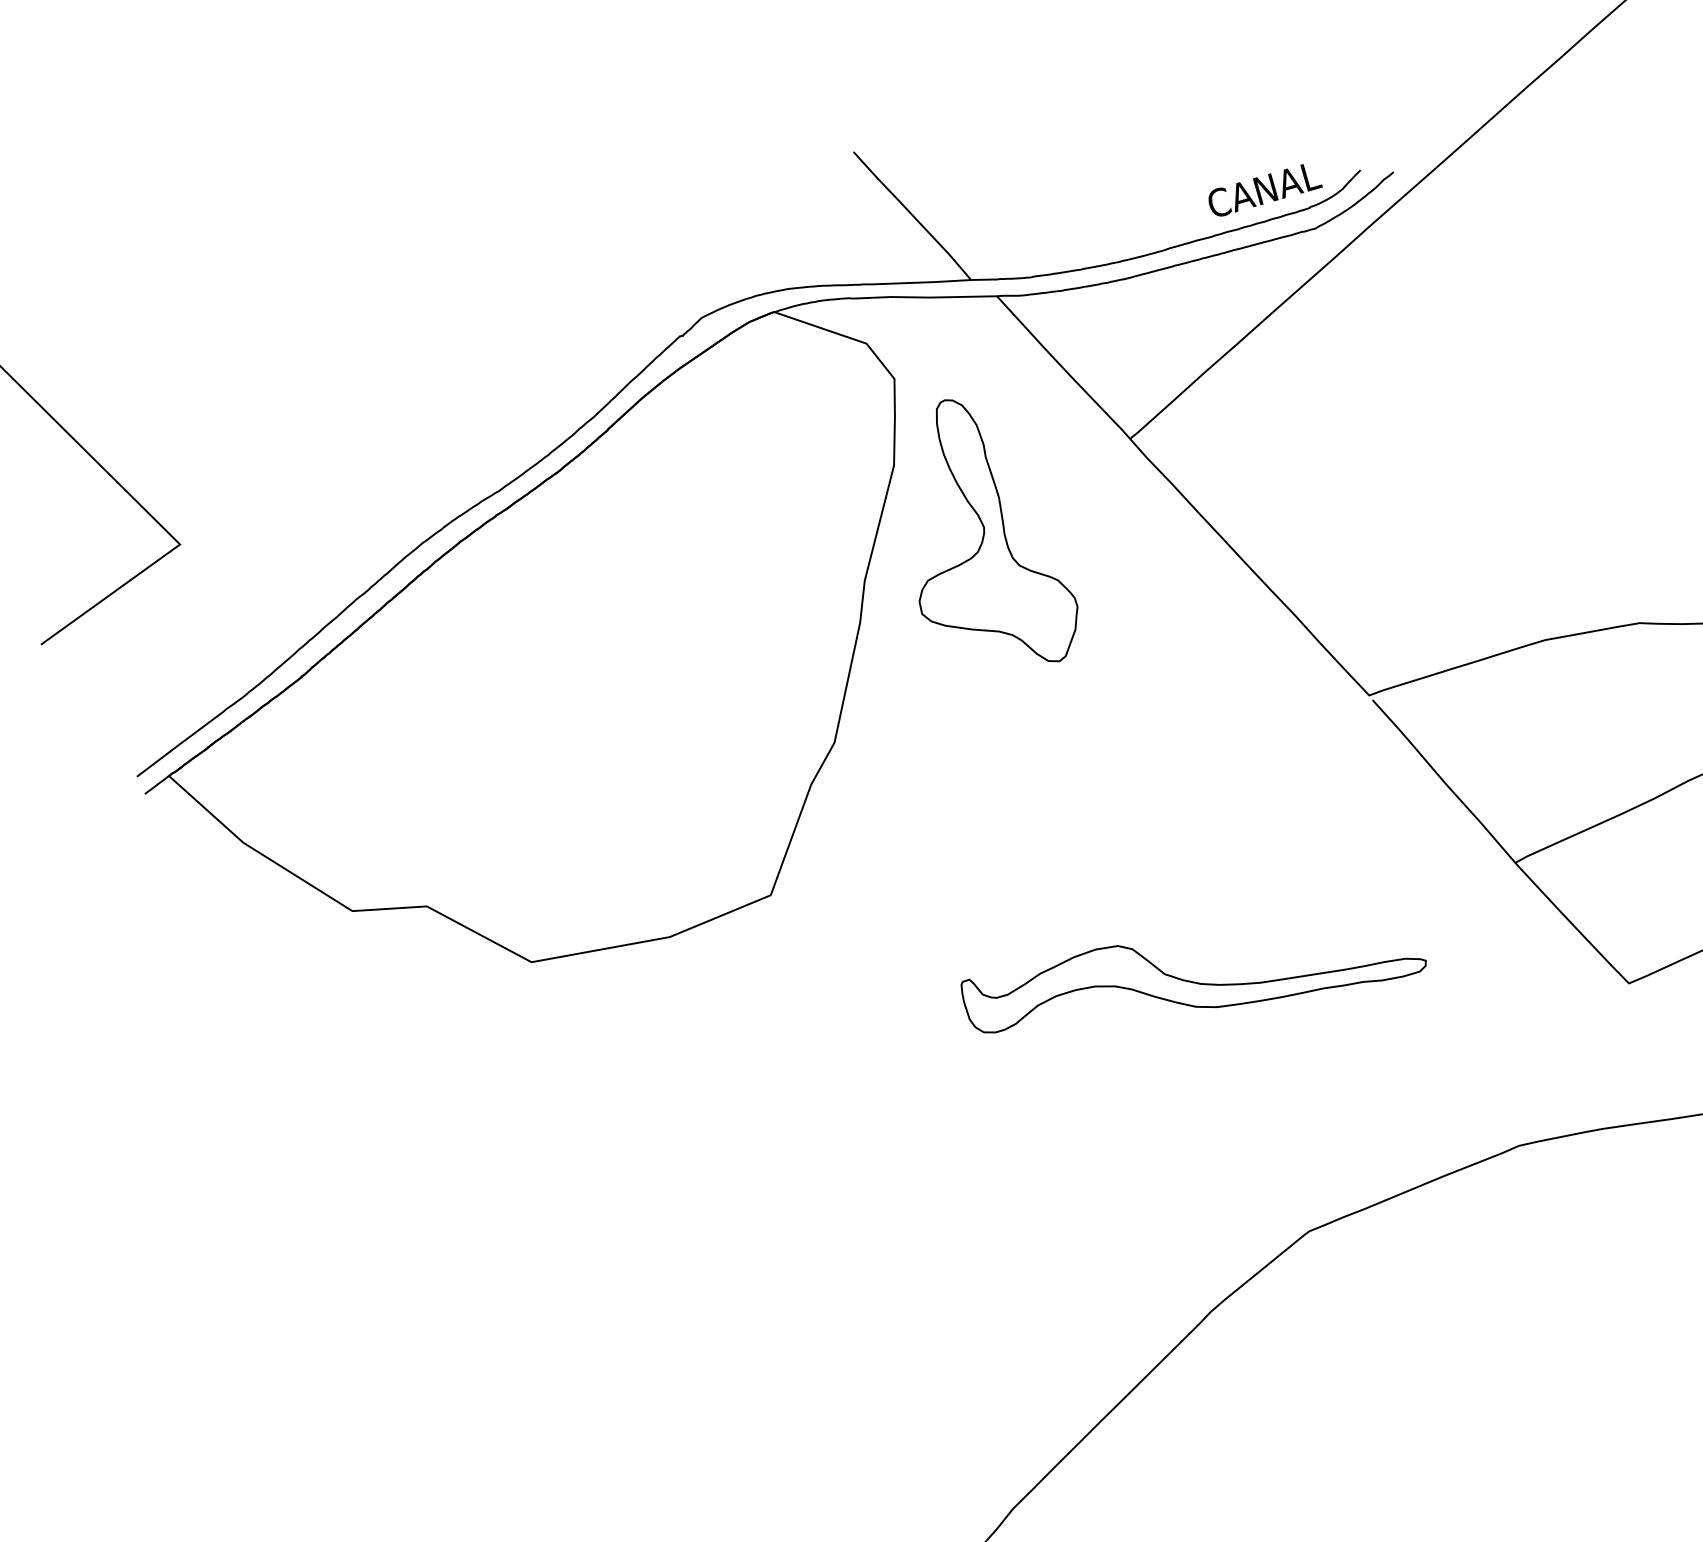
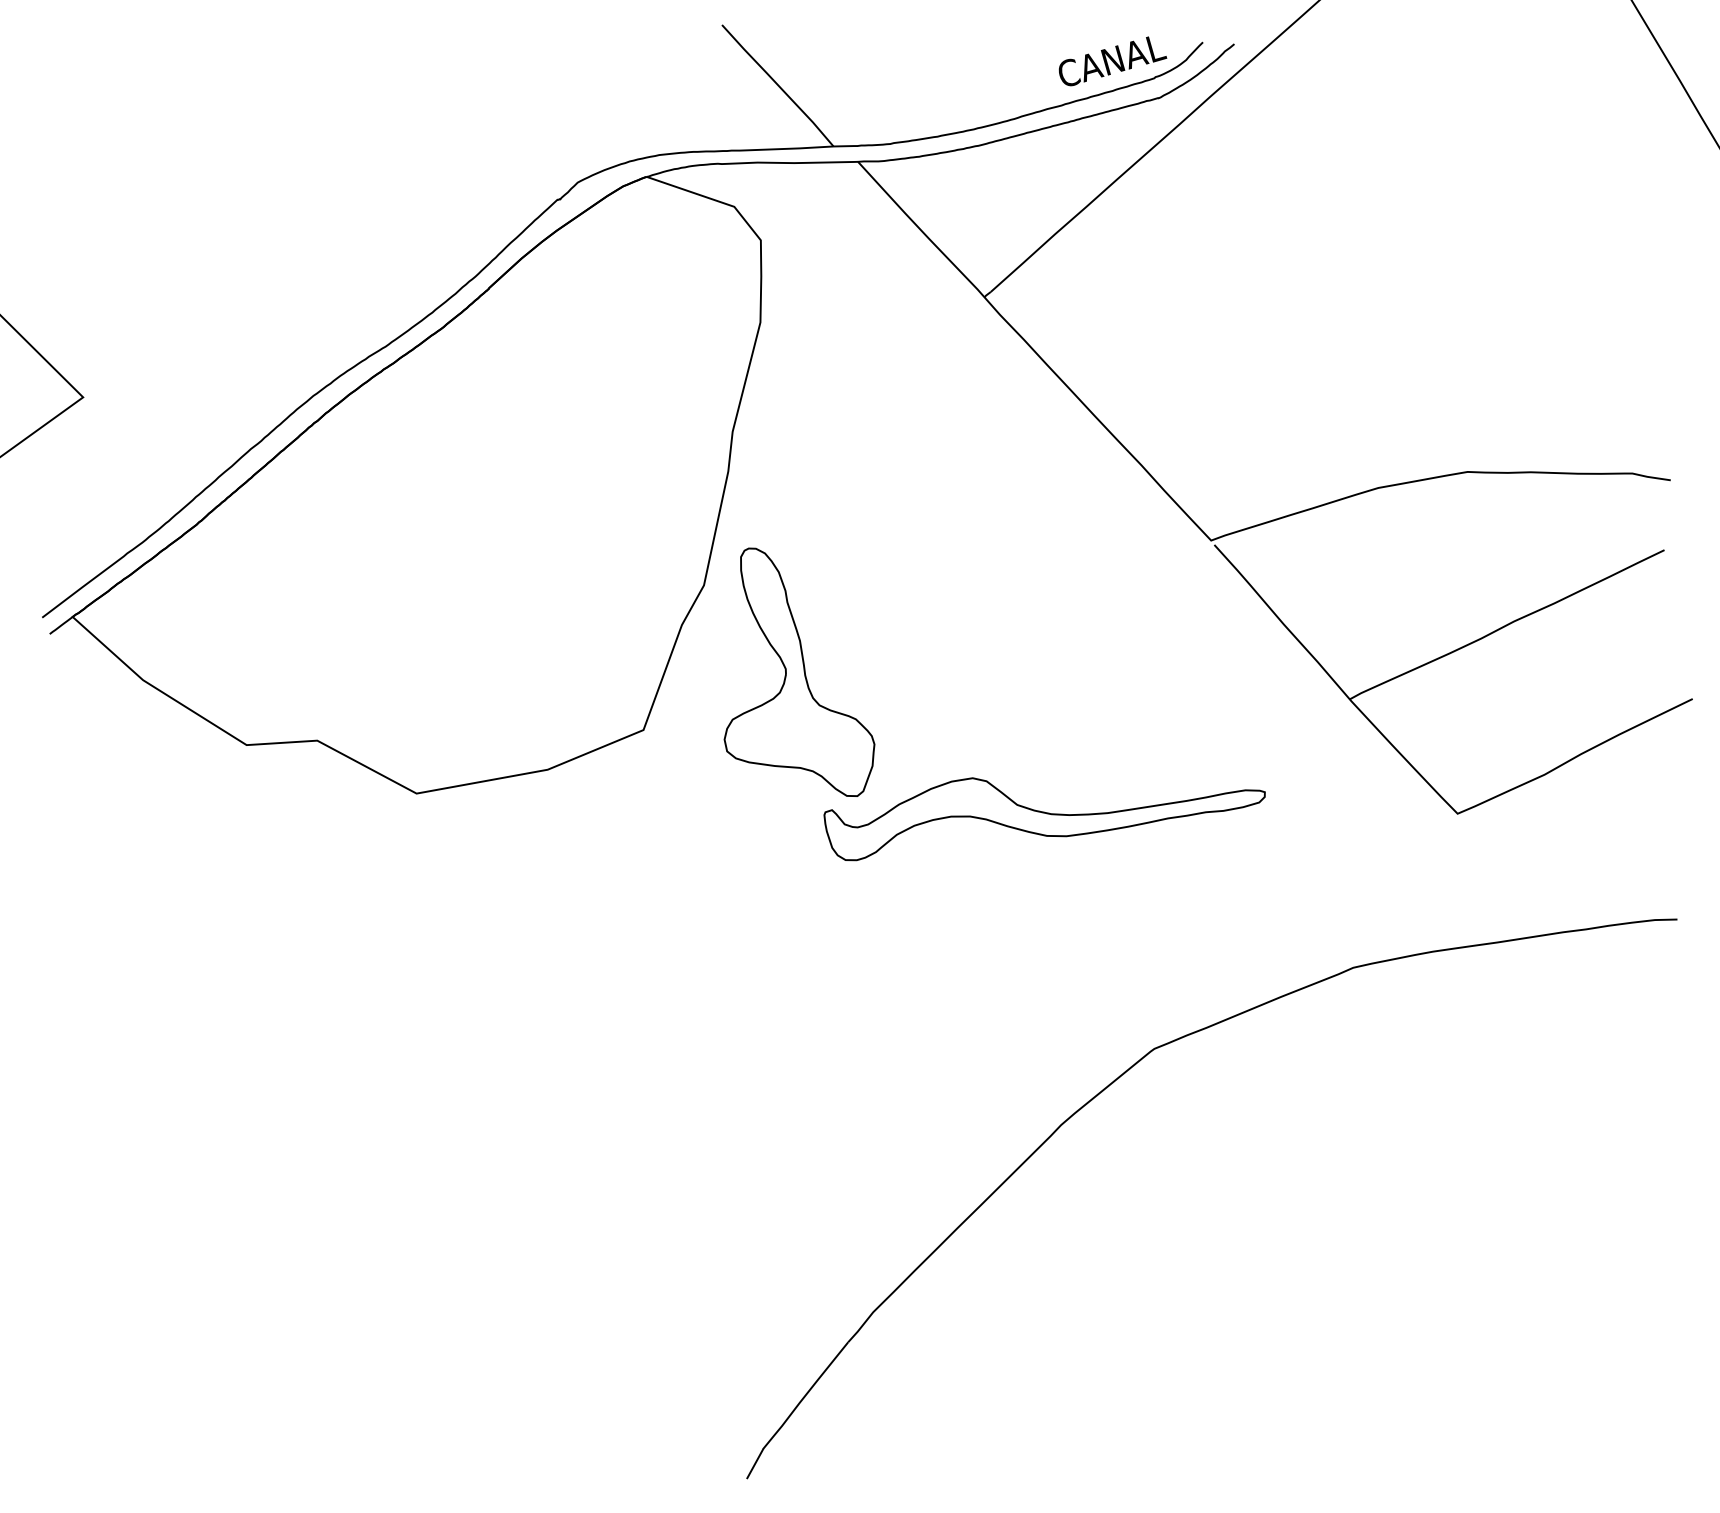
part: (998, 529) -> (799, 671), moved

